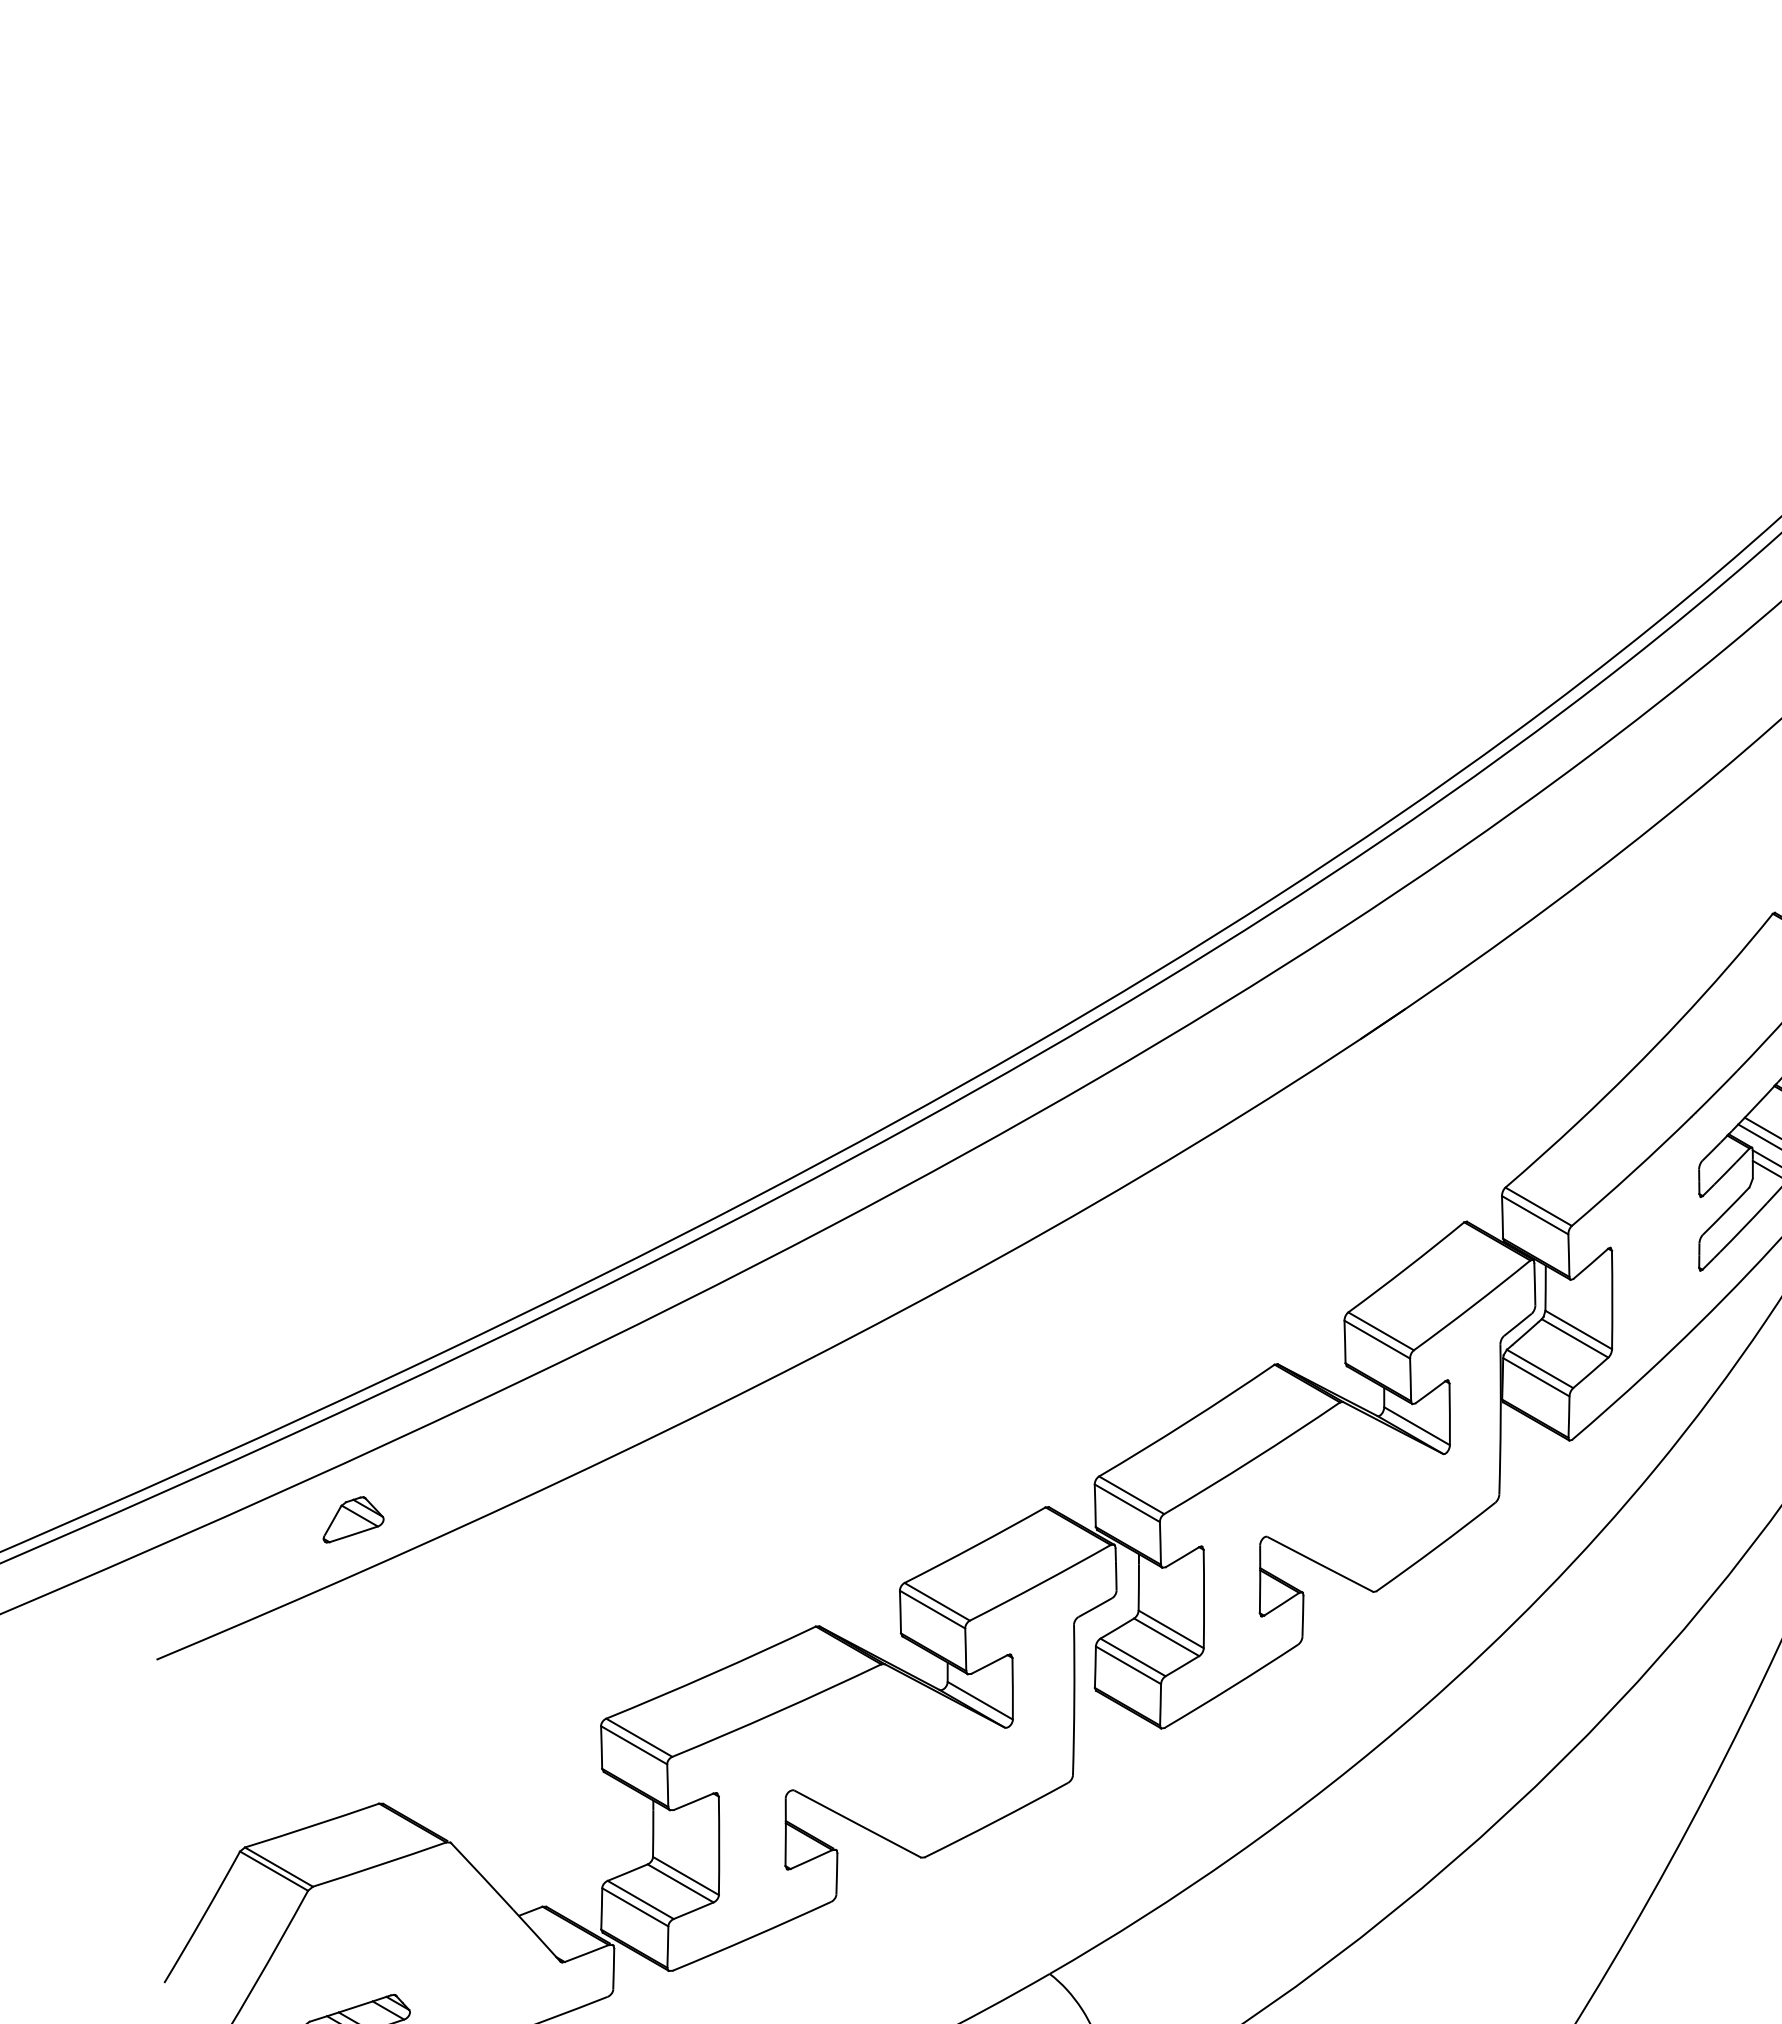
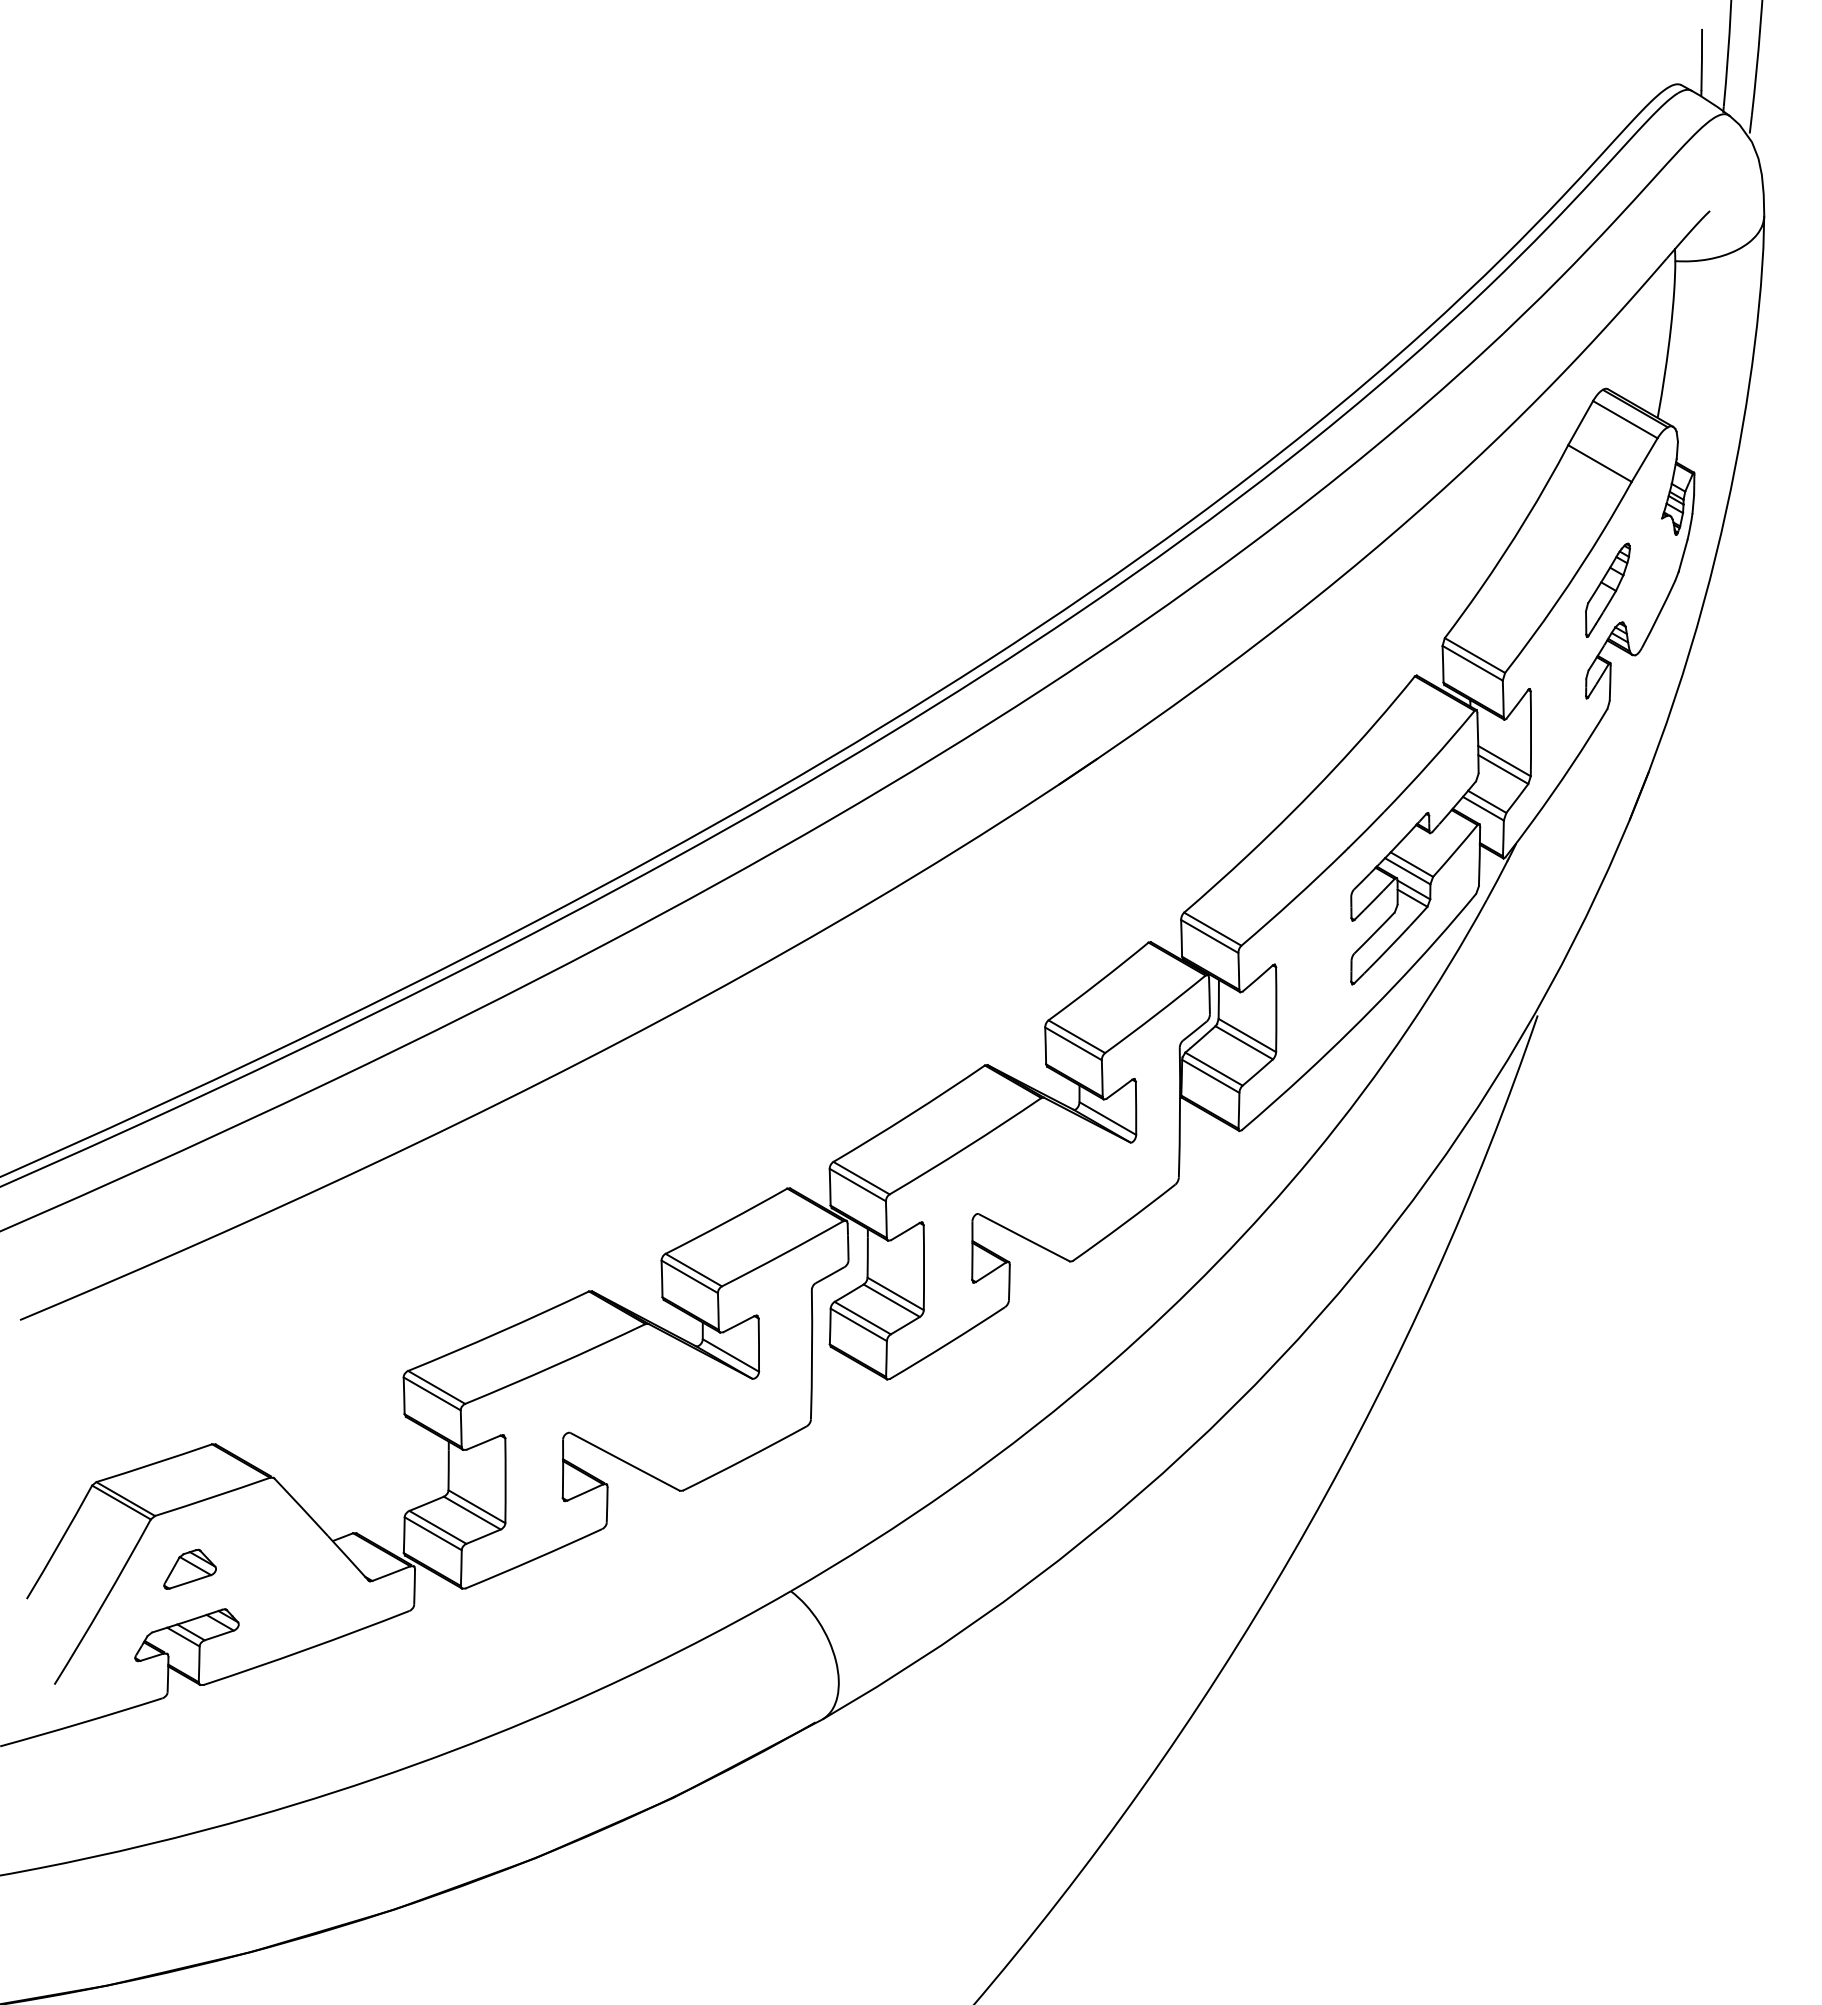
part: (352, 1518) -> (189, 1568), moved

